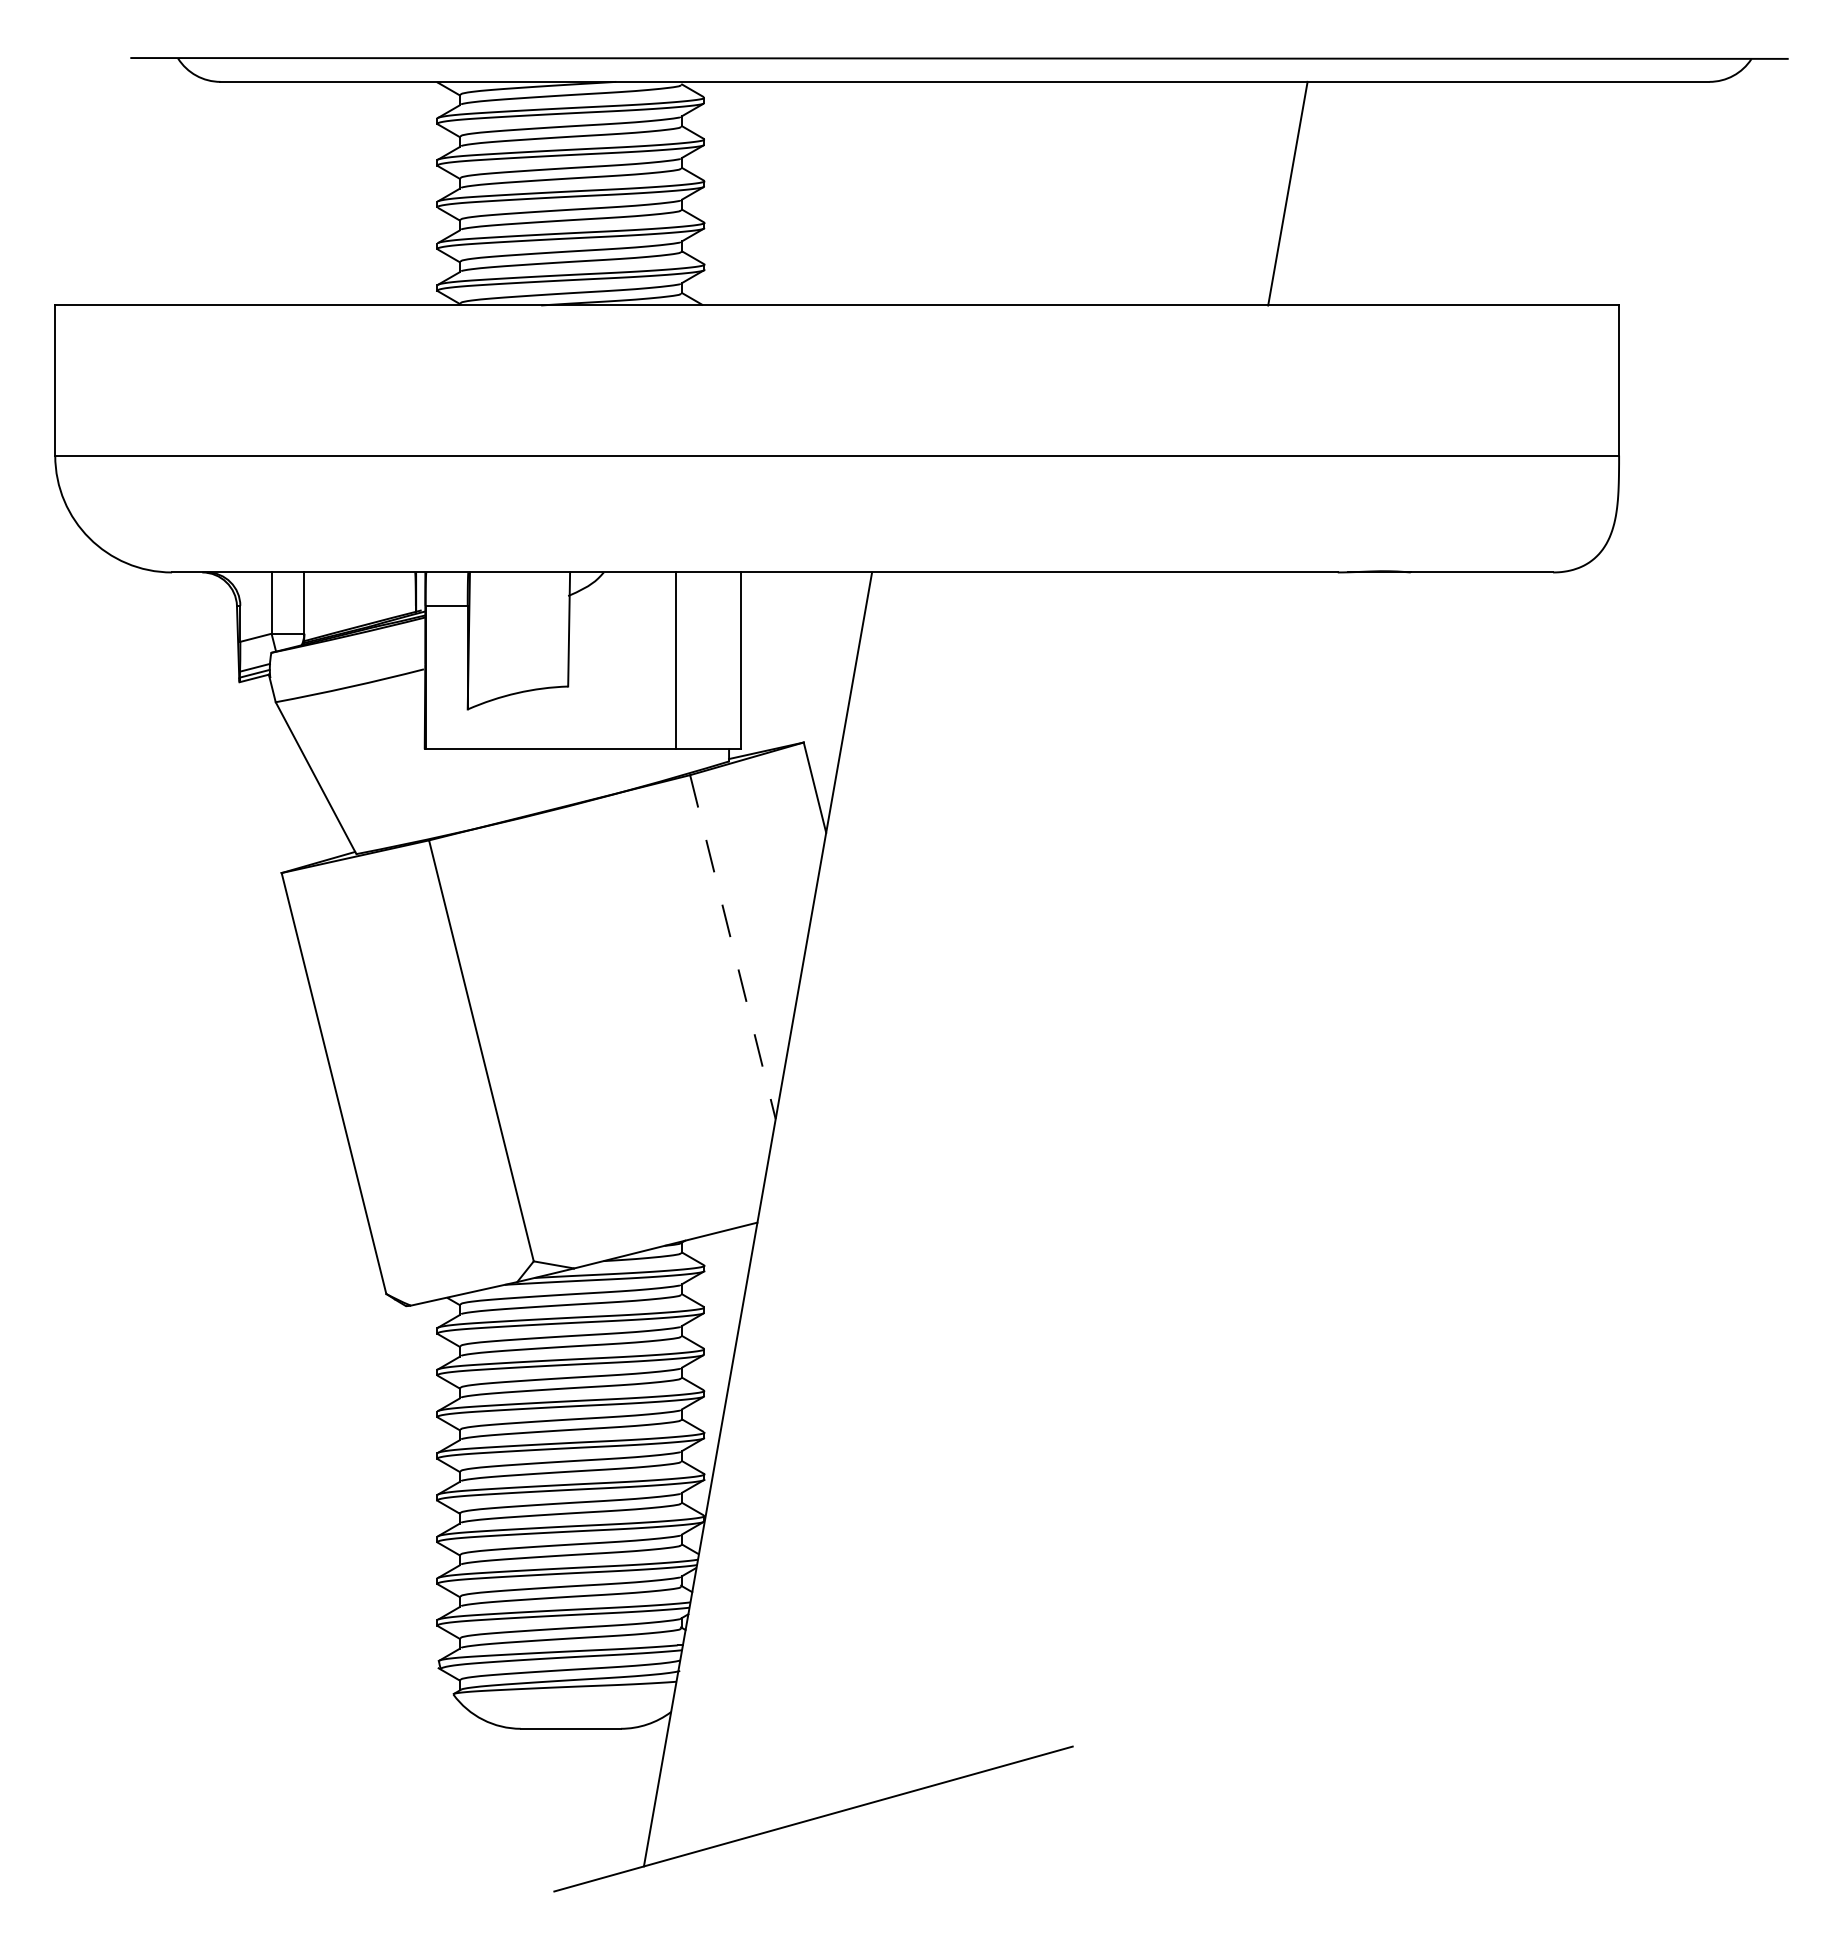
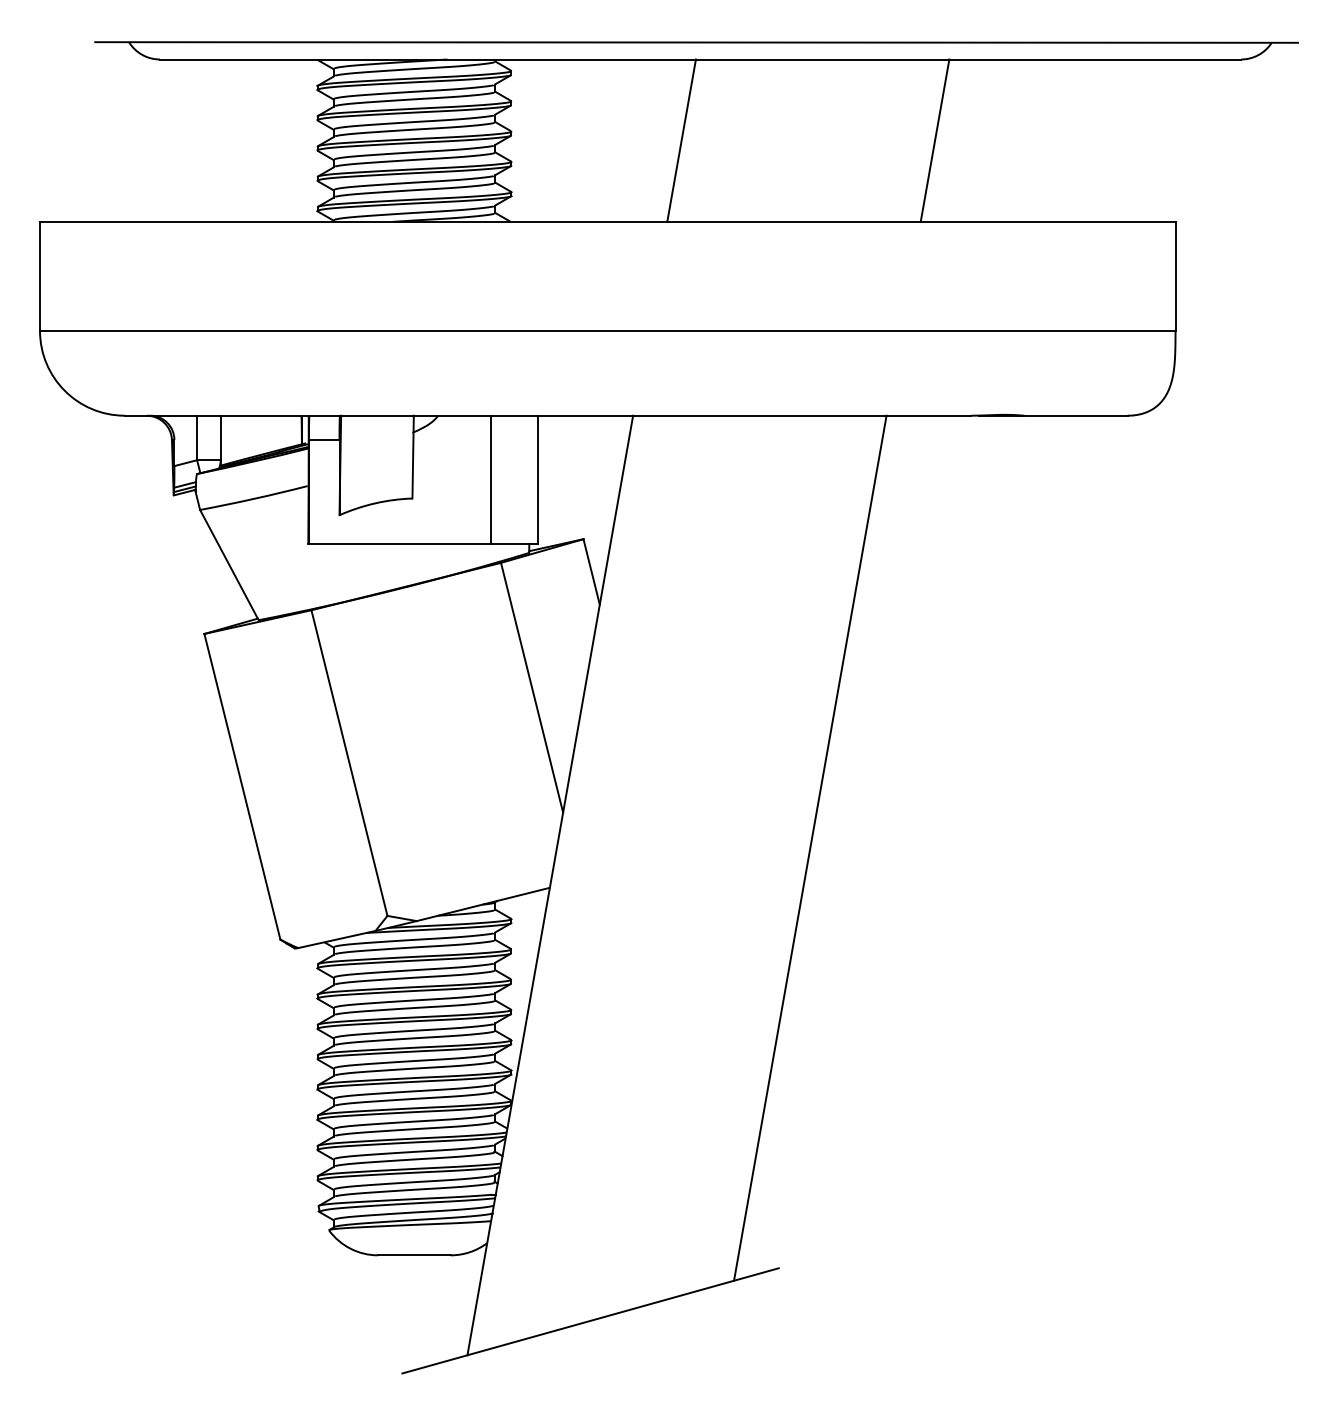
line: (938, 193) -> (681, 140), added
line: (733, 947) -> (532, 688), dashed -> solid
line: (1116, 1167) -> (810, 847), added

